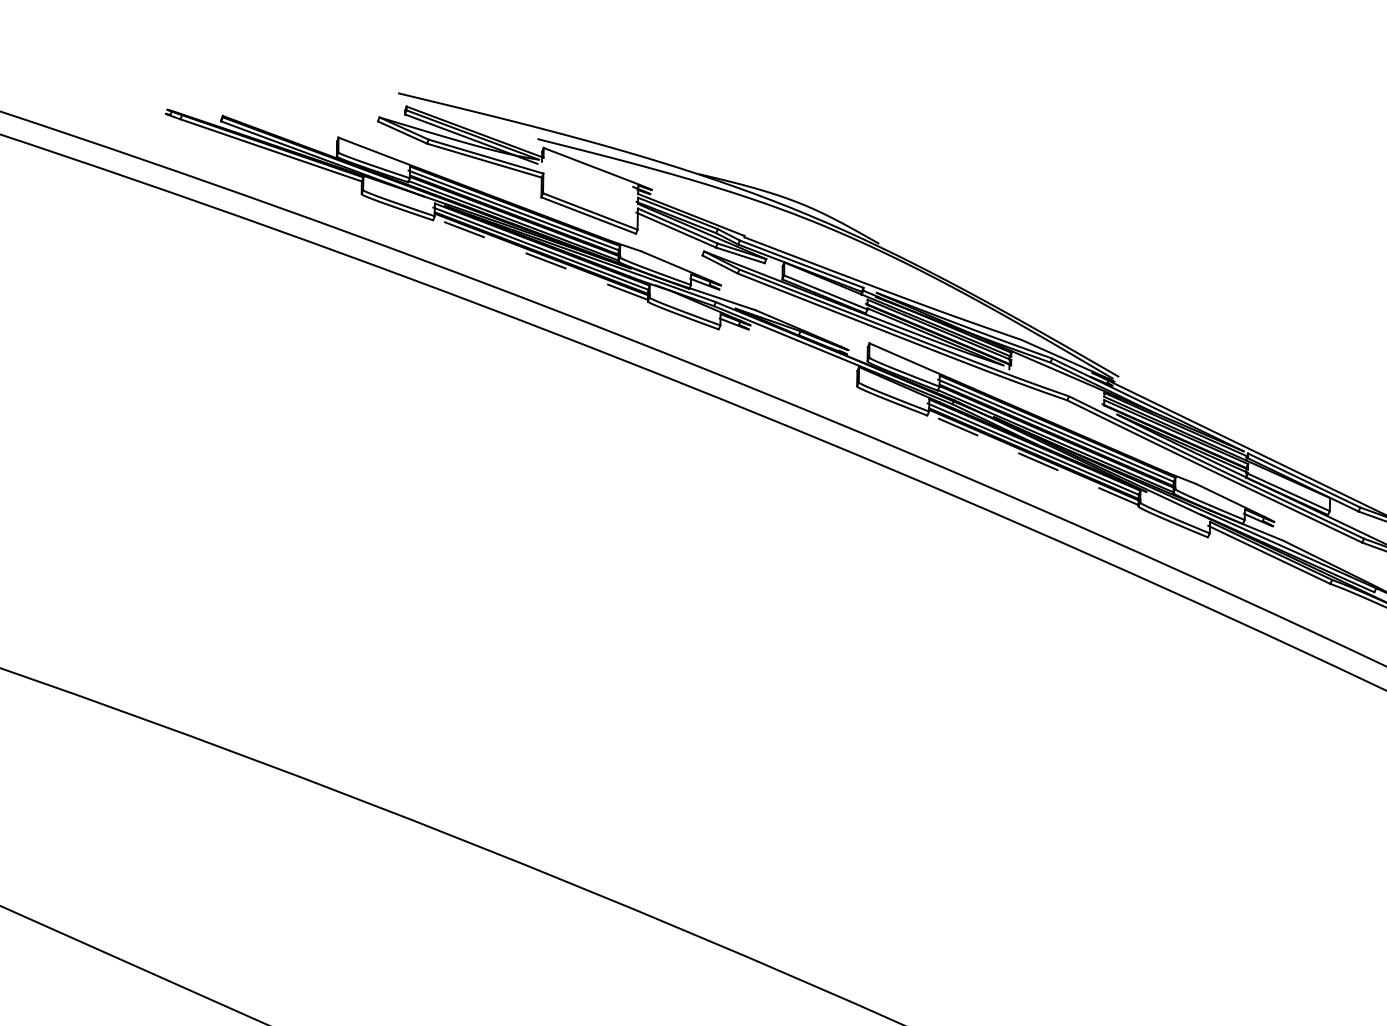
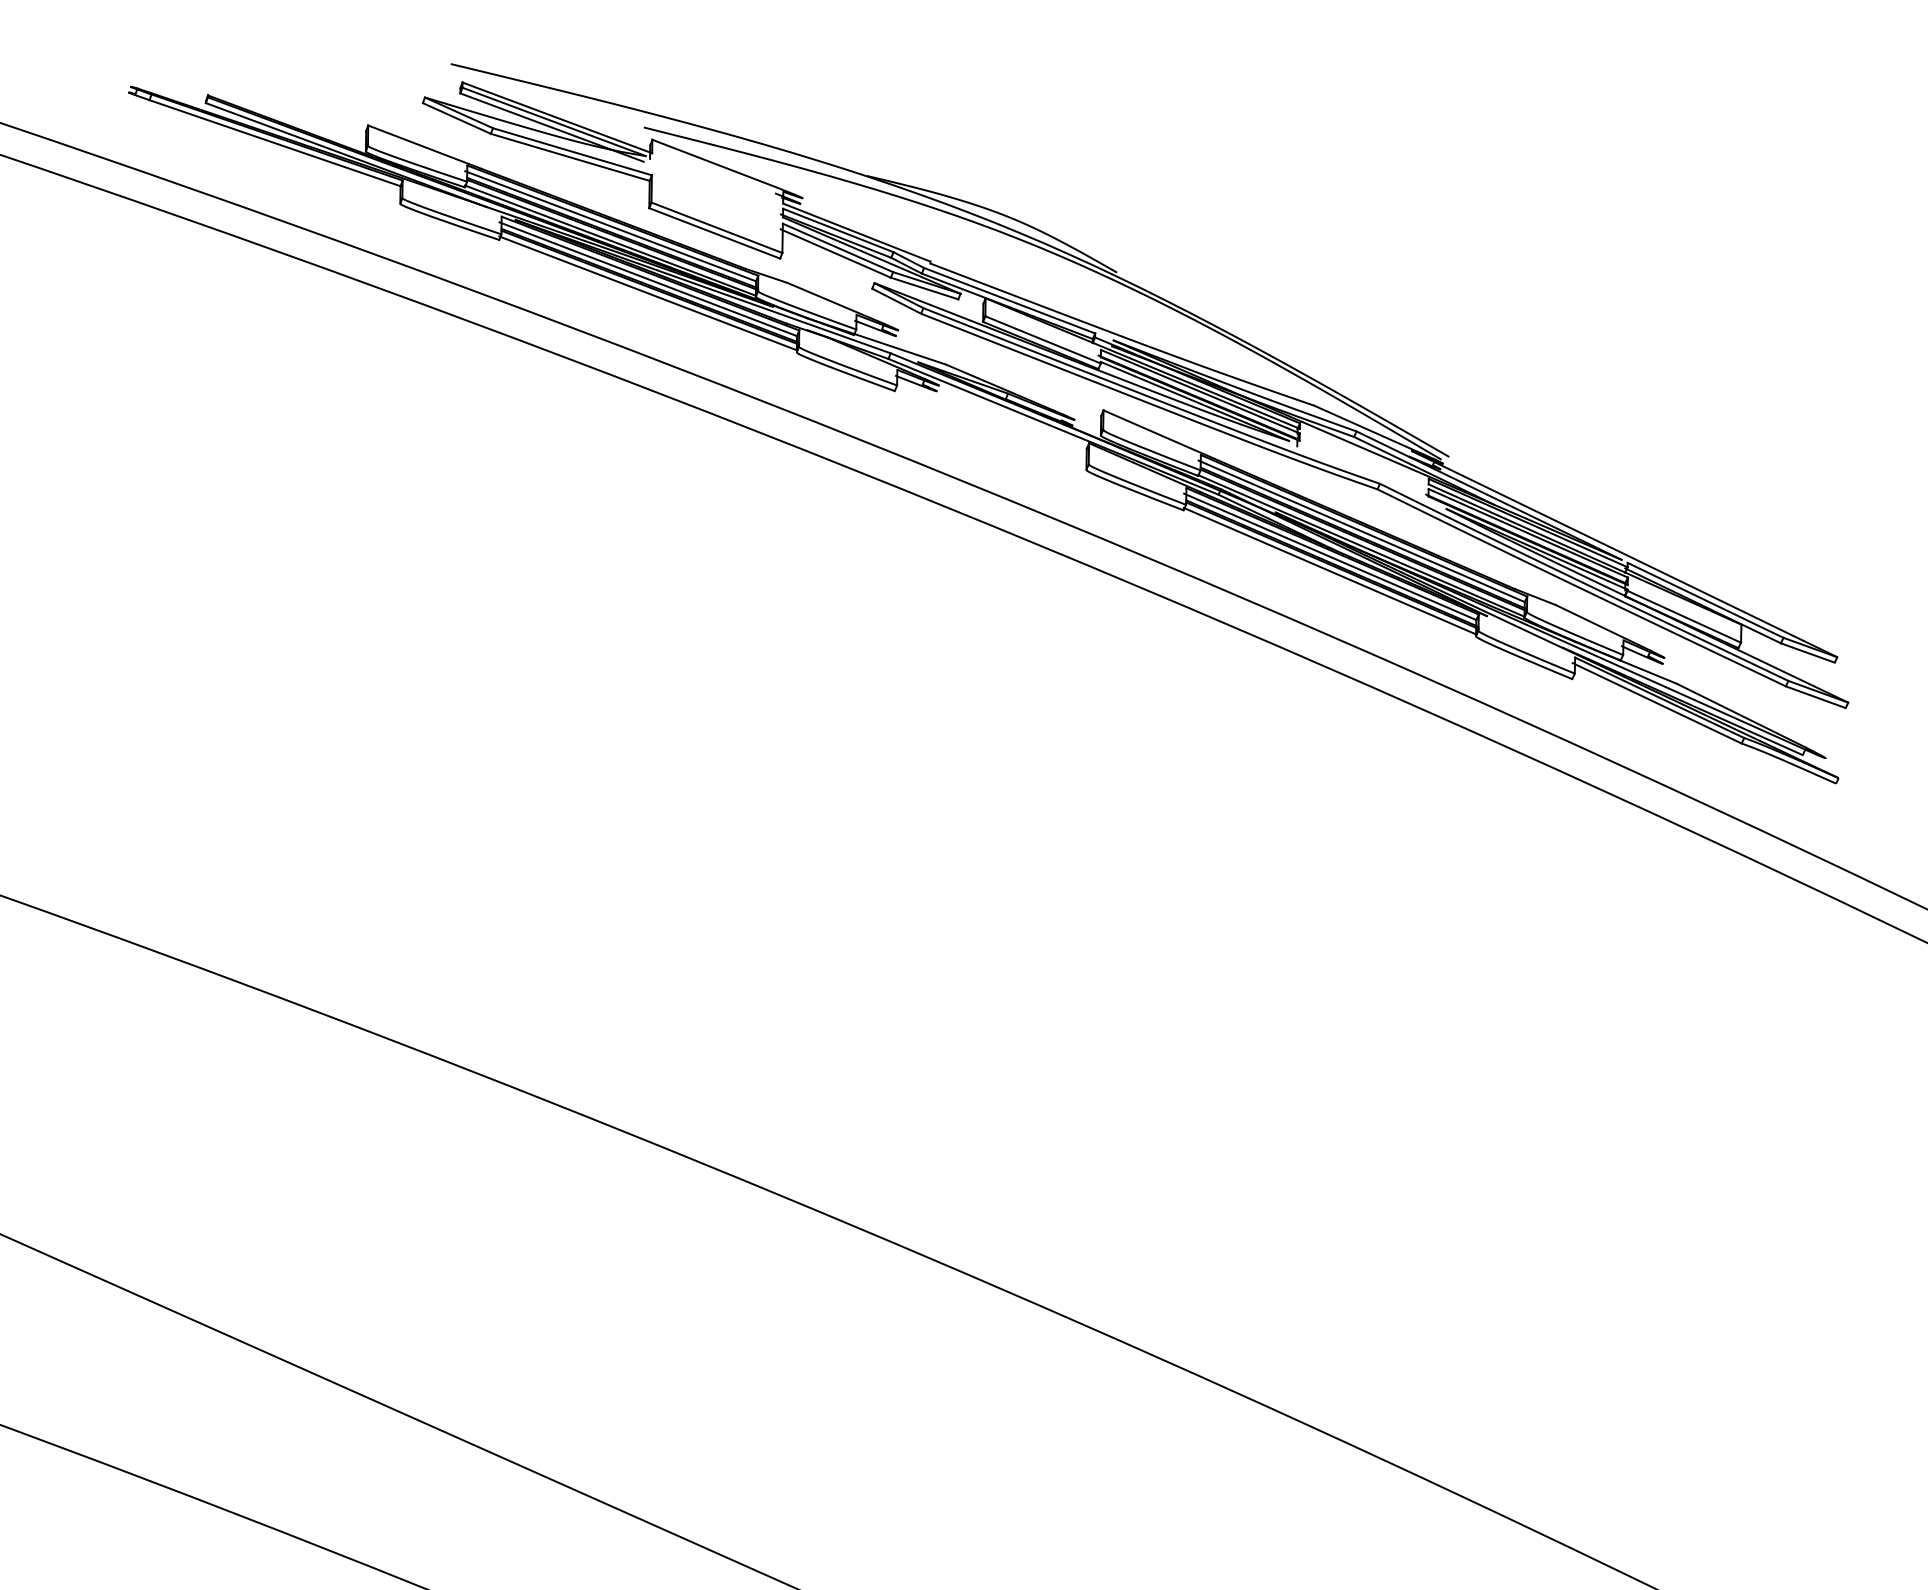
line: (540, 258) -> (647, 293), dashed -> solid
line: (1032, 458) -> (1329, 570), dashed -> solid

